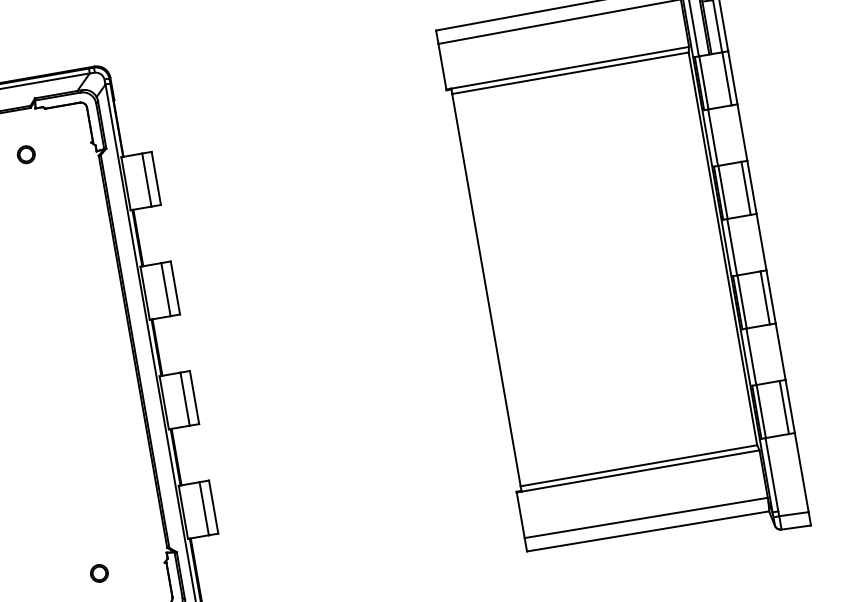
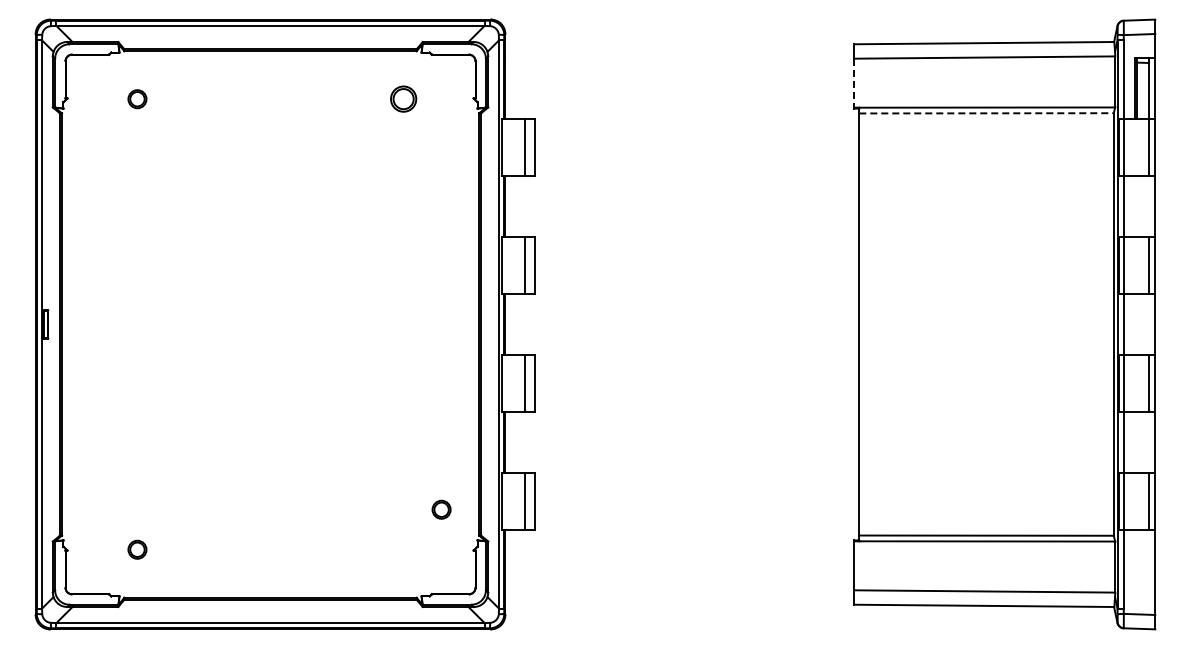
line: (442, 66) -> (854, 83), solid -> dashed
line: (571, 73) -> (987, 113), solid -> dashed
part: (26, 154) -> (403, 99), size x1.4
part: (99, 573) -> (441, 509), moved

